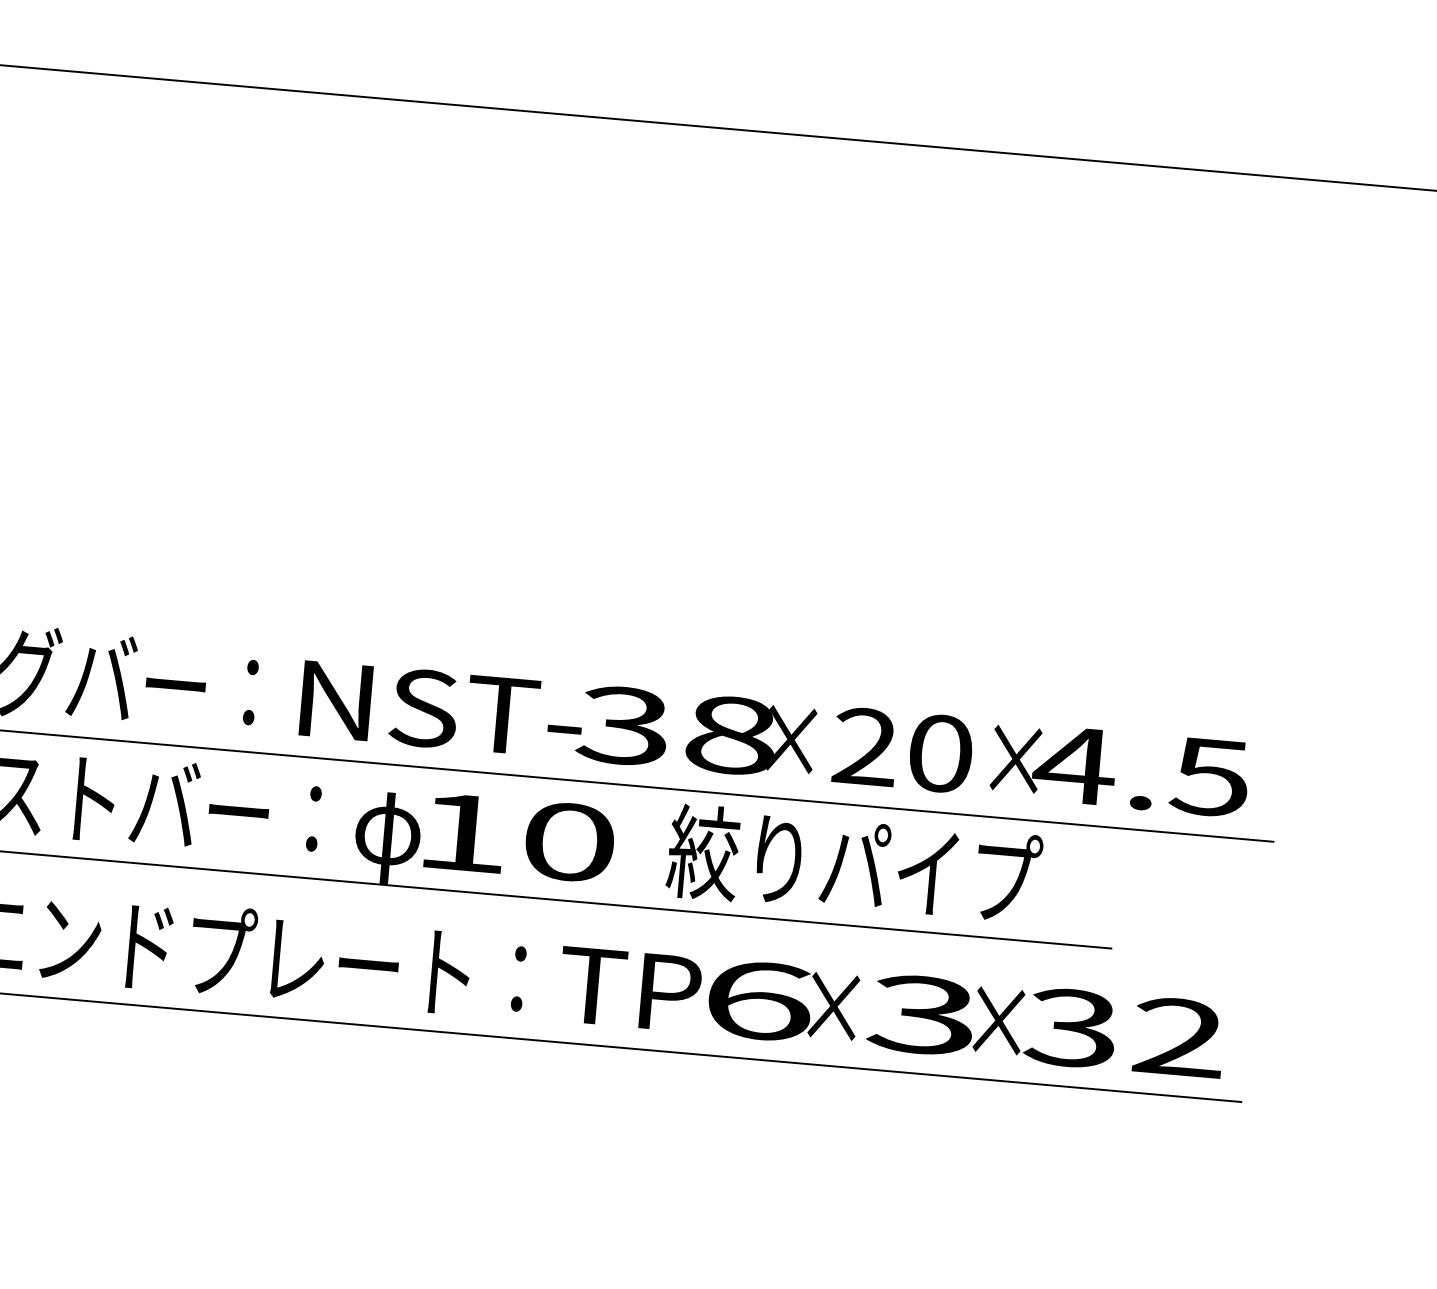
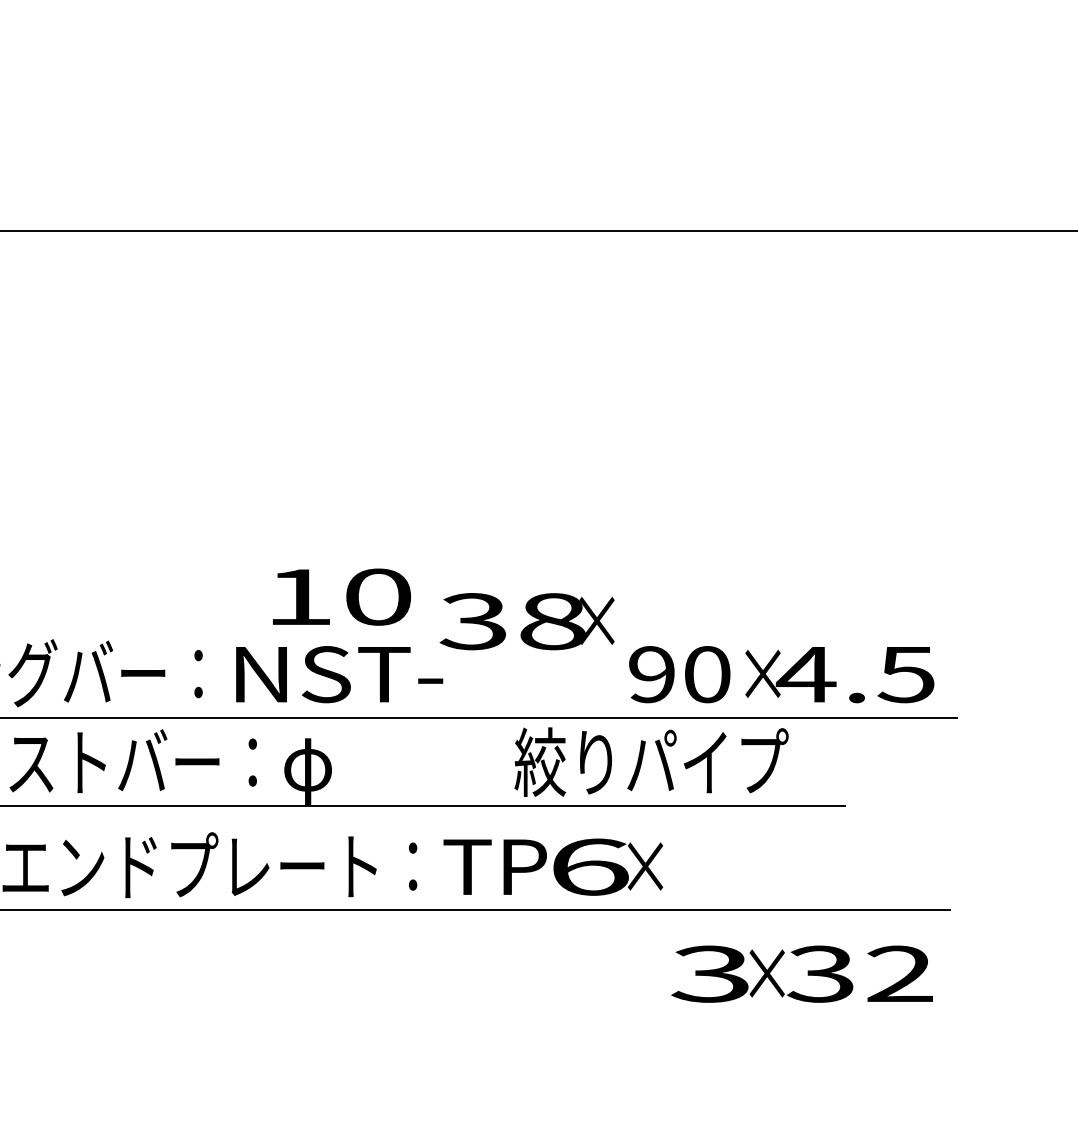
text: (695, 732) -> (526, 621), moved
text: (864, 746) -> (651, 674), 20 -> 90
text: (519, 836) -> (341, 596), moved
text: (1045, 1024) -> (801, 973), moved

